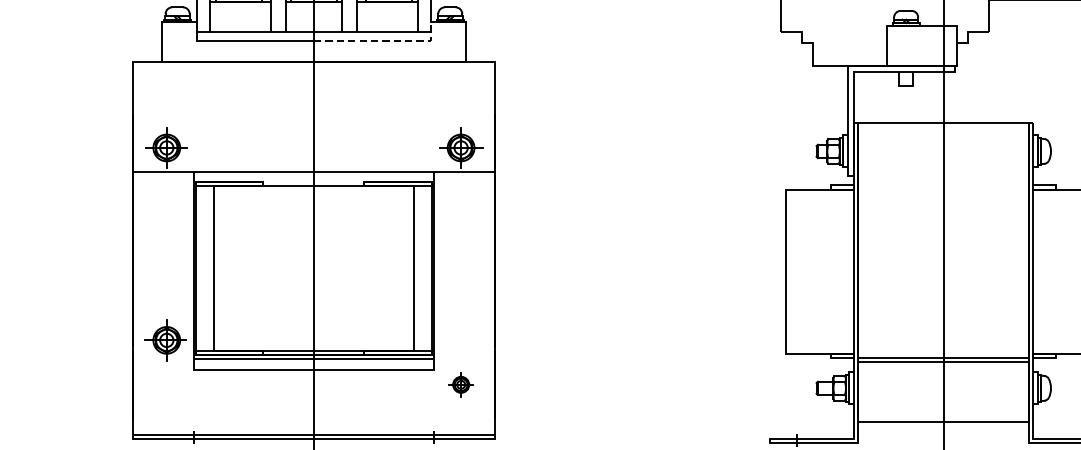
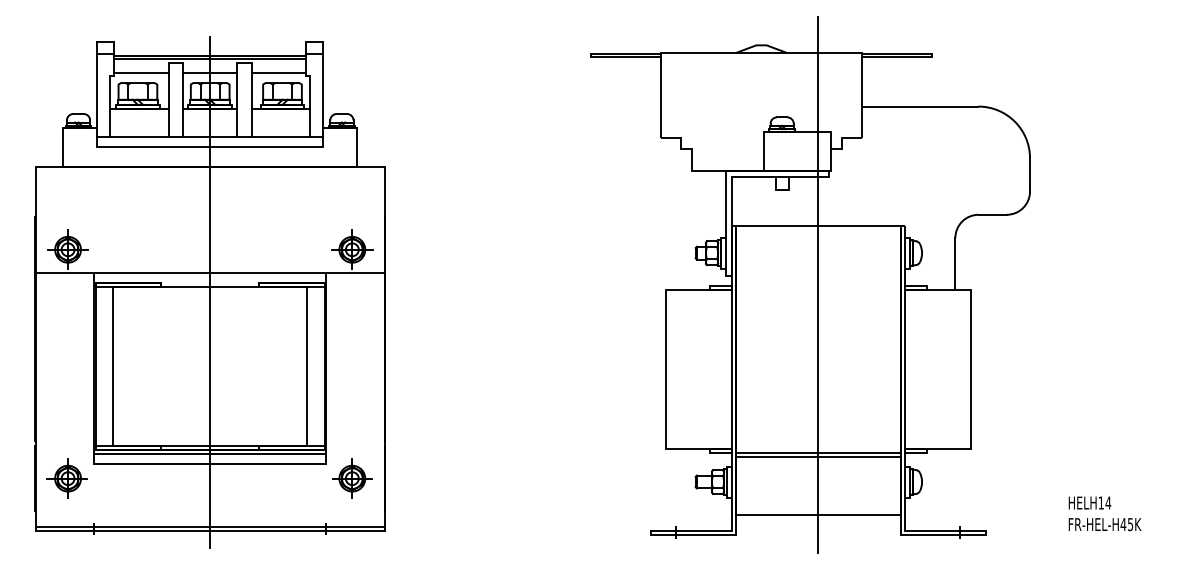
line: (383, 40) -> (277, 146), dashed -> solid
part: (165, 340) -> (66, 478), moved
part: (461, 384) -> (352, 478), size x1.67

